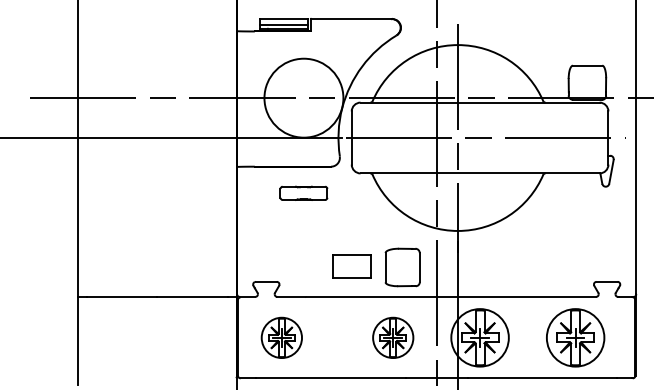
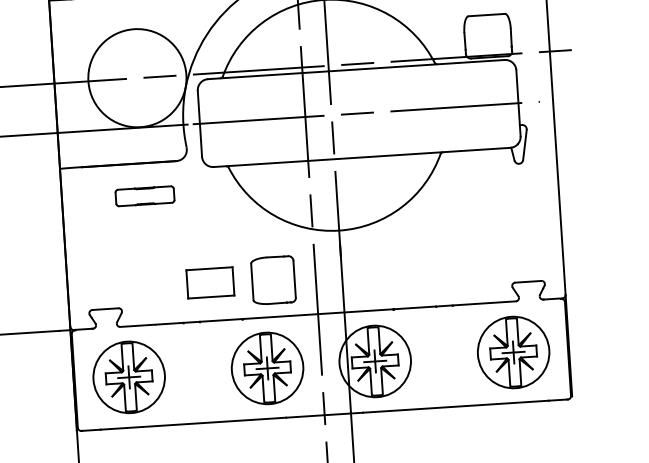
part: (281, 337) -> (128, 376), size x1.43
part: (392, 337) -> (266, 368), size x1.43
part: (575, 337) -> (513, 352), moved

